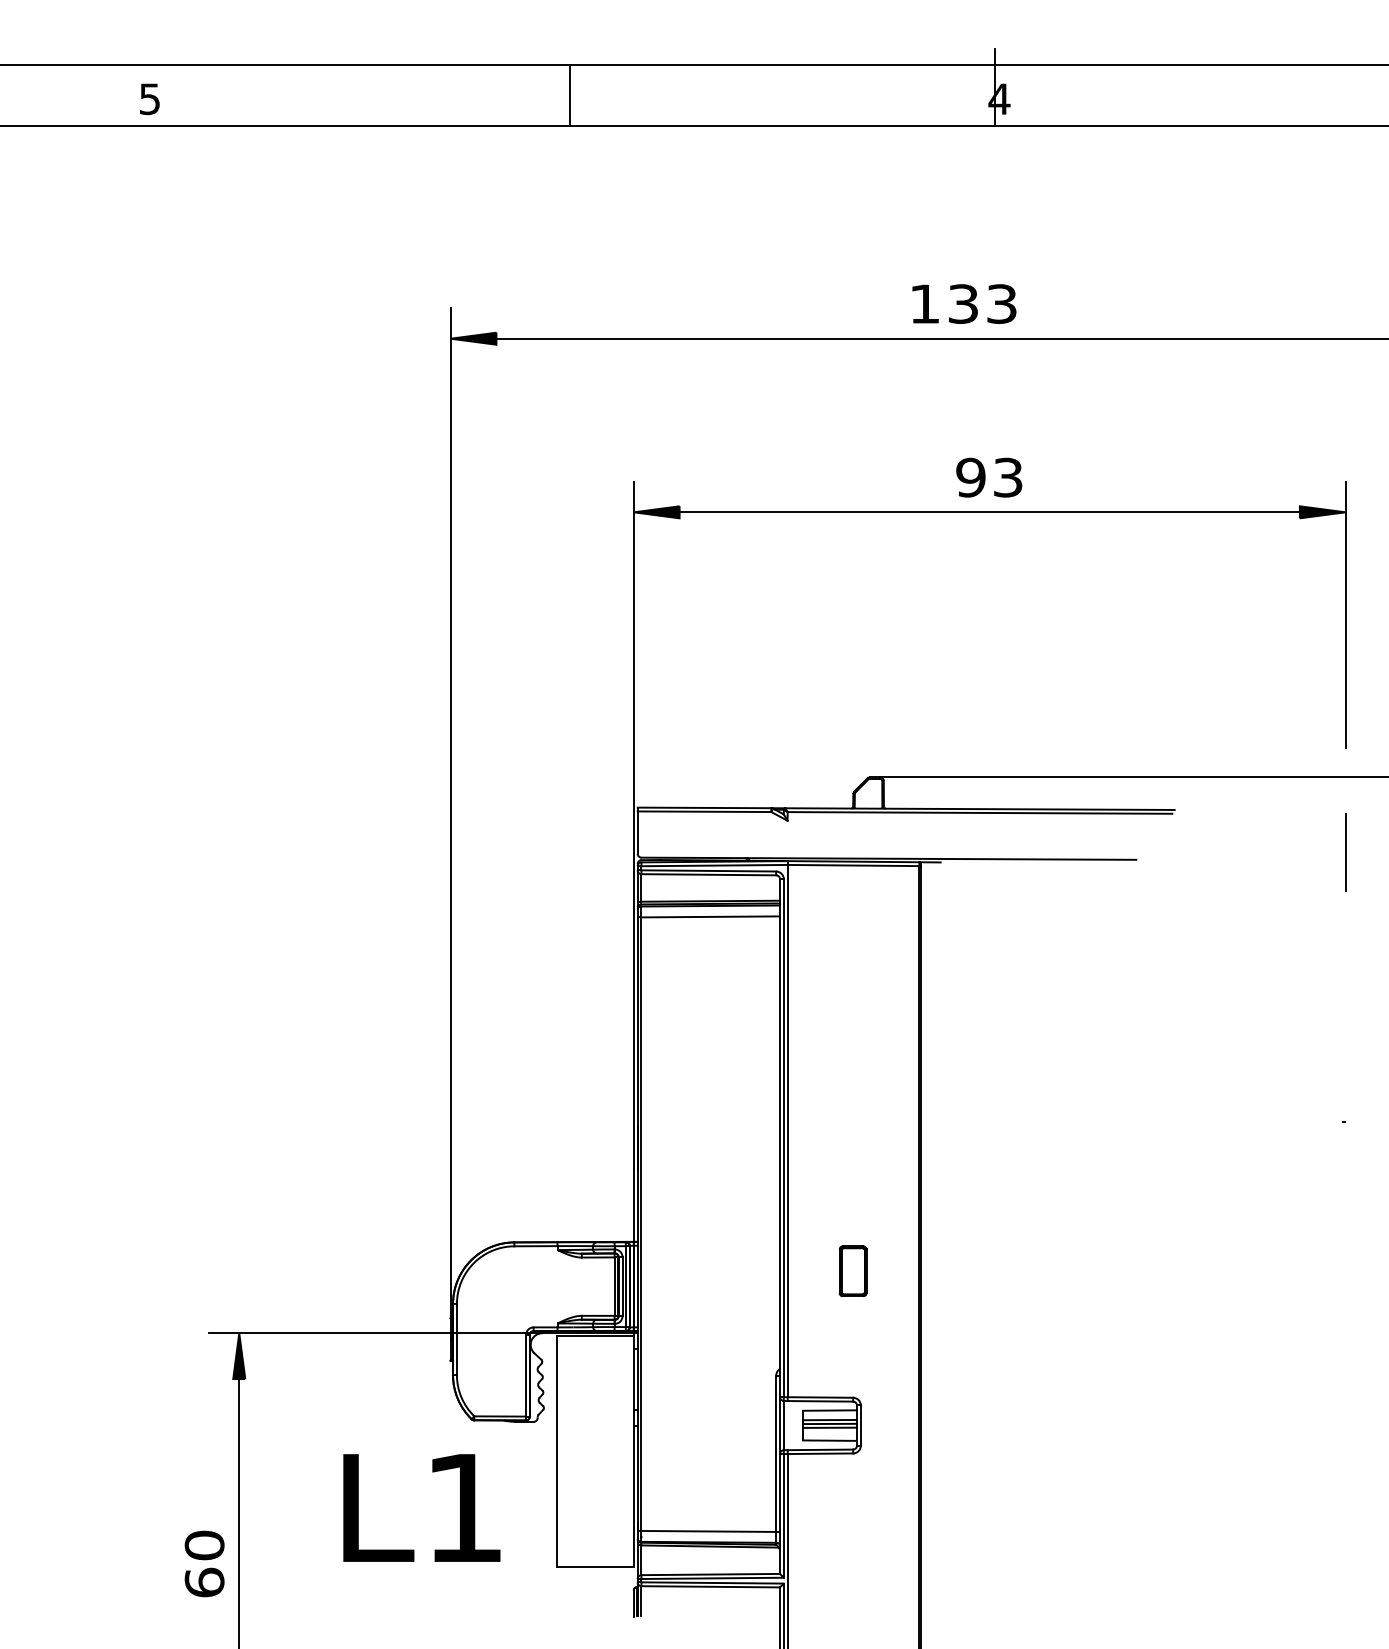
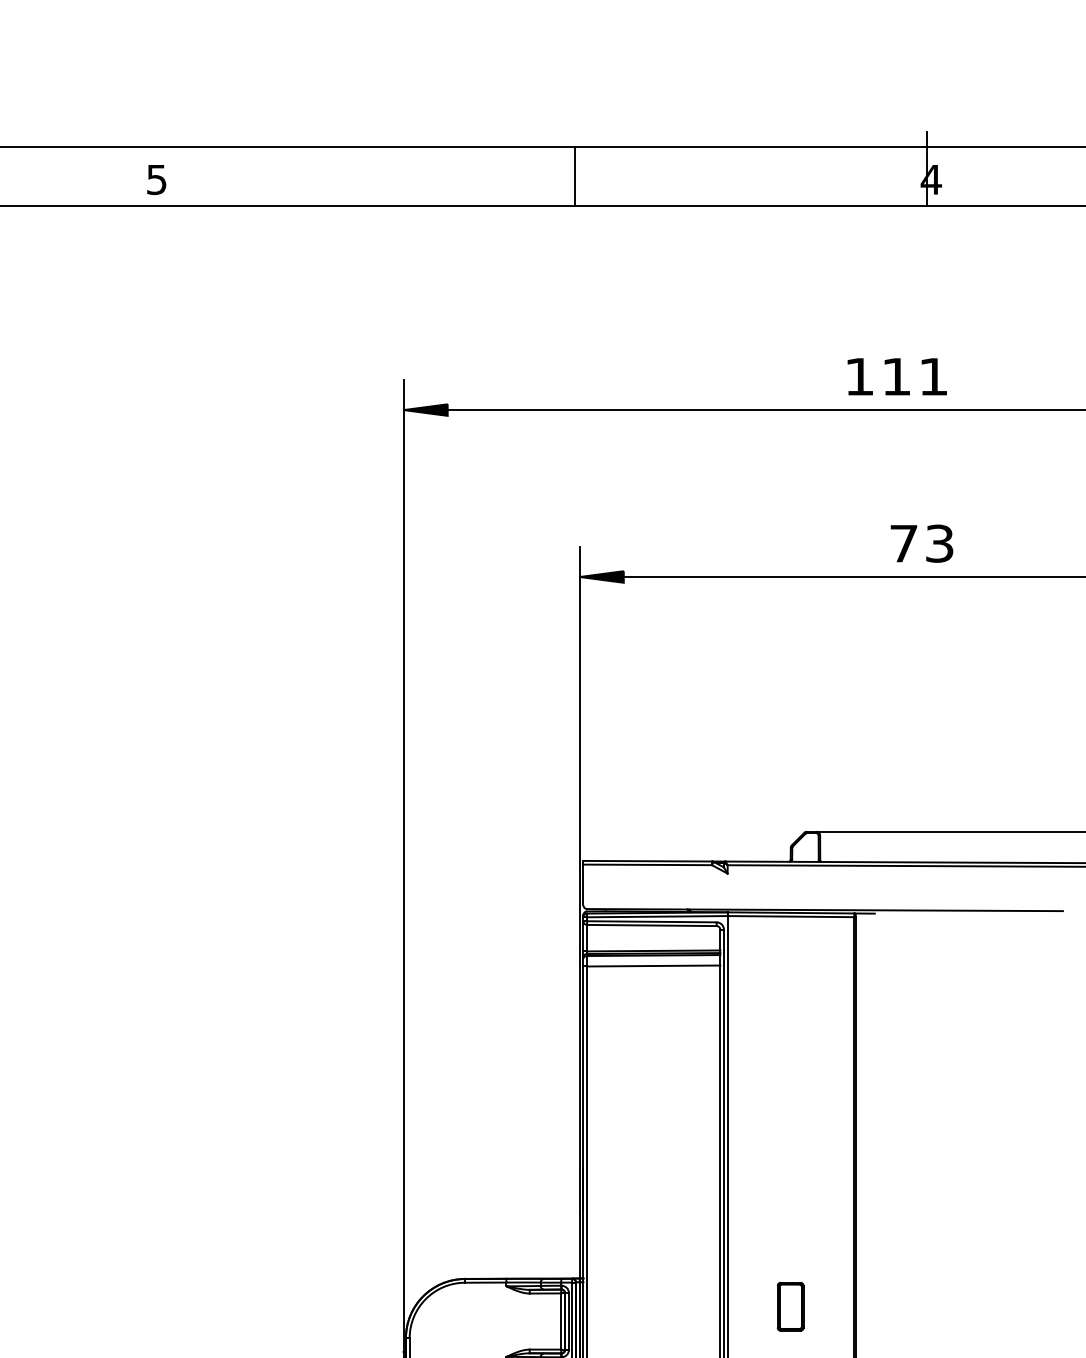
line: (569, 95) -> (574, 176), moved
text: (149, 99) -> (156, 180), moved
text: (982, 303) -> (915, 376), 133 -> 111
text: (970, 477) -> (903, 543), 93 -> 73

